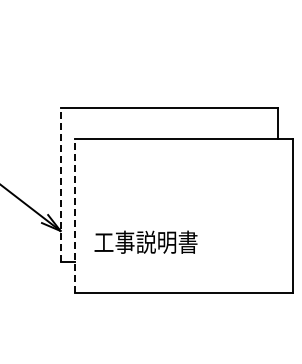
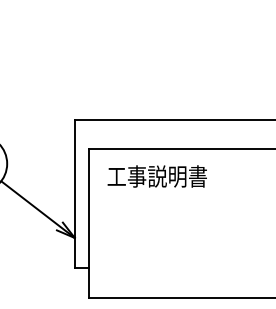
line: (60, 185) -> (74, 194), dashed -> solid
line: (74, 215) -> (88, 223), dashed -> solid
text: (145, 241) -> (156, 175), moved

